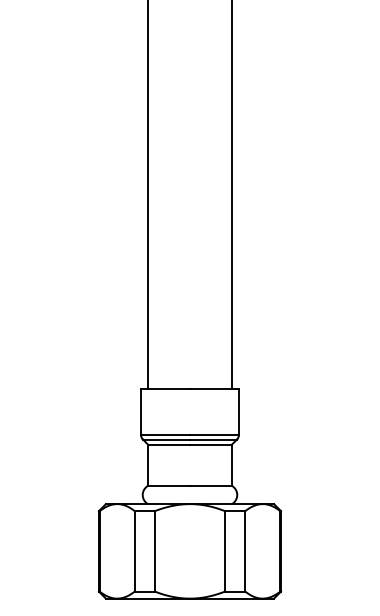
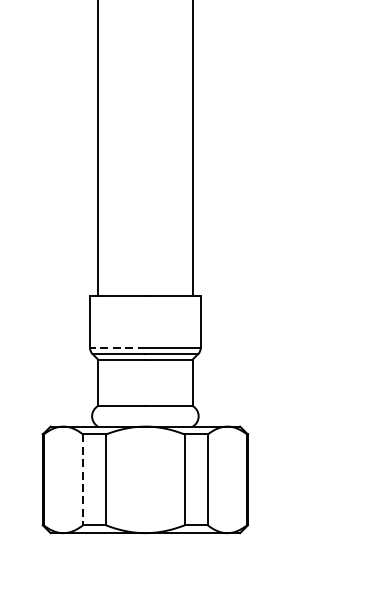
line: (165, 434) -> (117, 348), solid -> dashed
line: (134, 551) -> (82, 480), solid -> dashed

